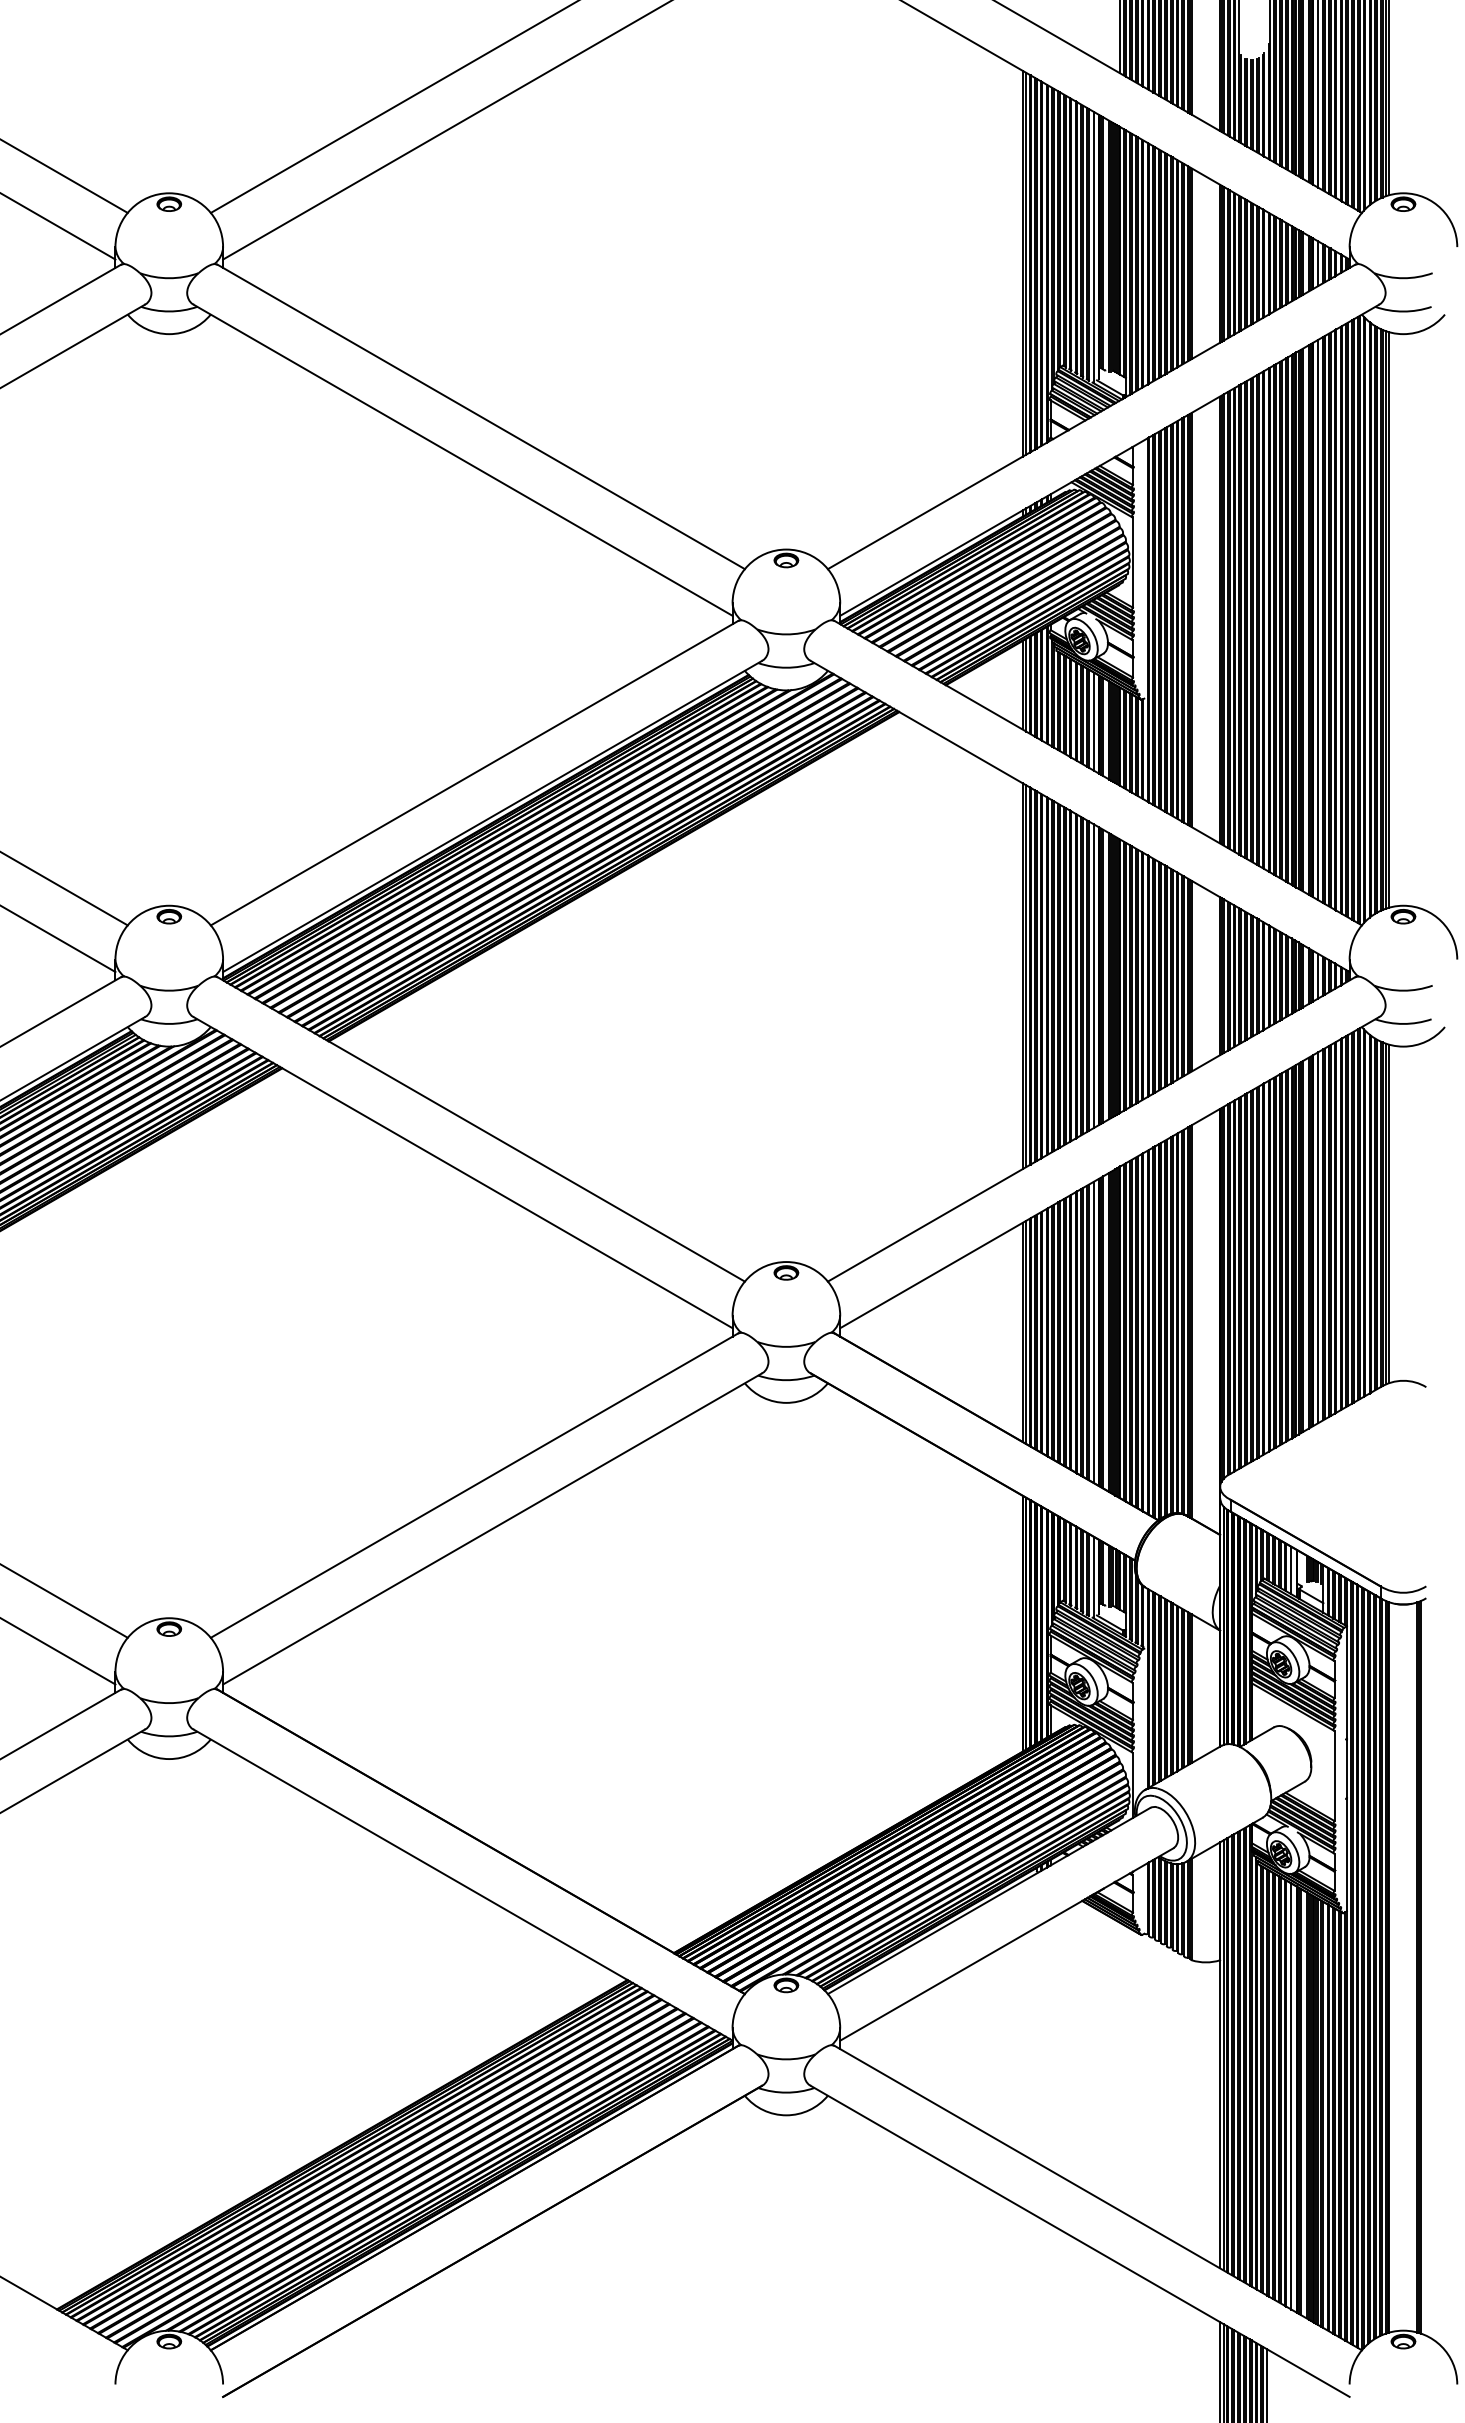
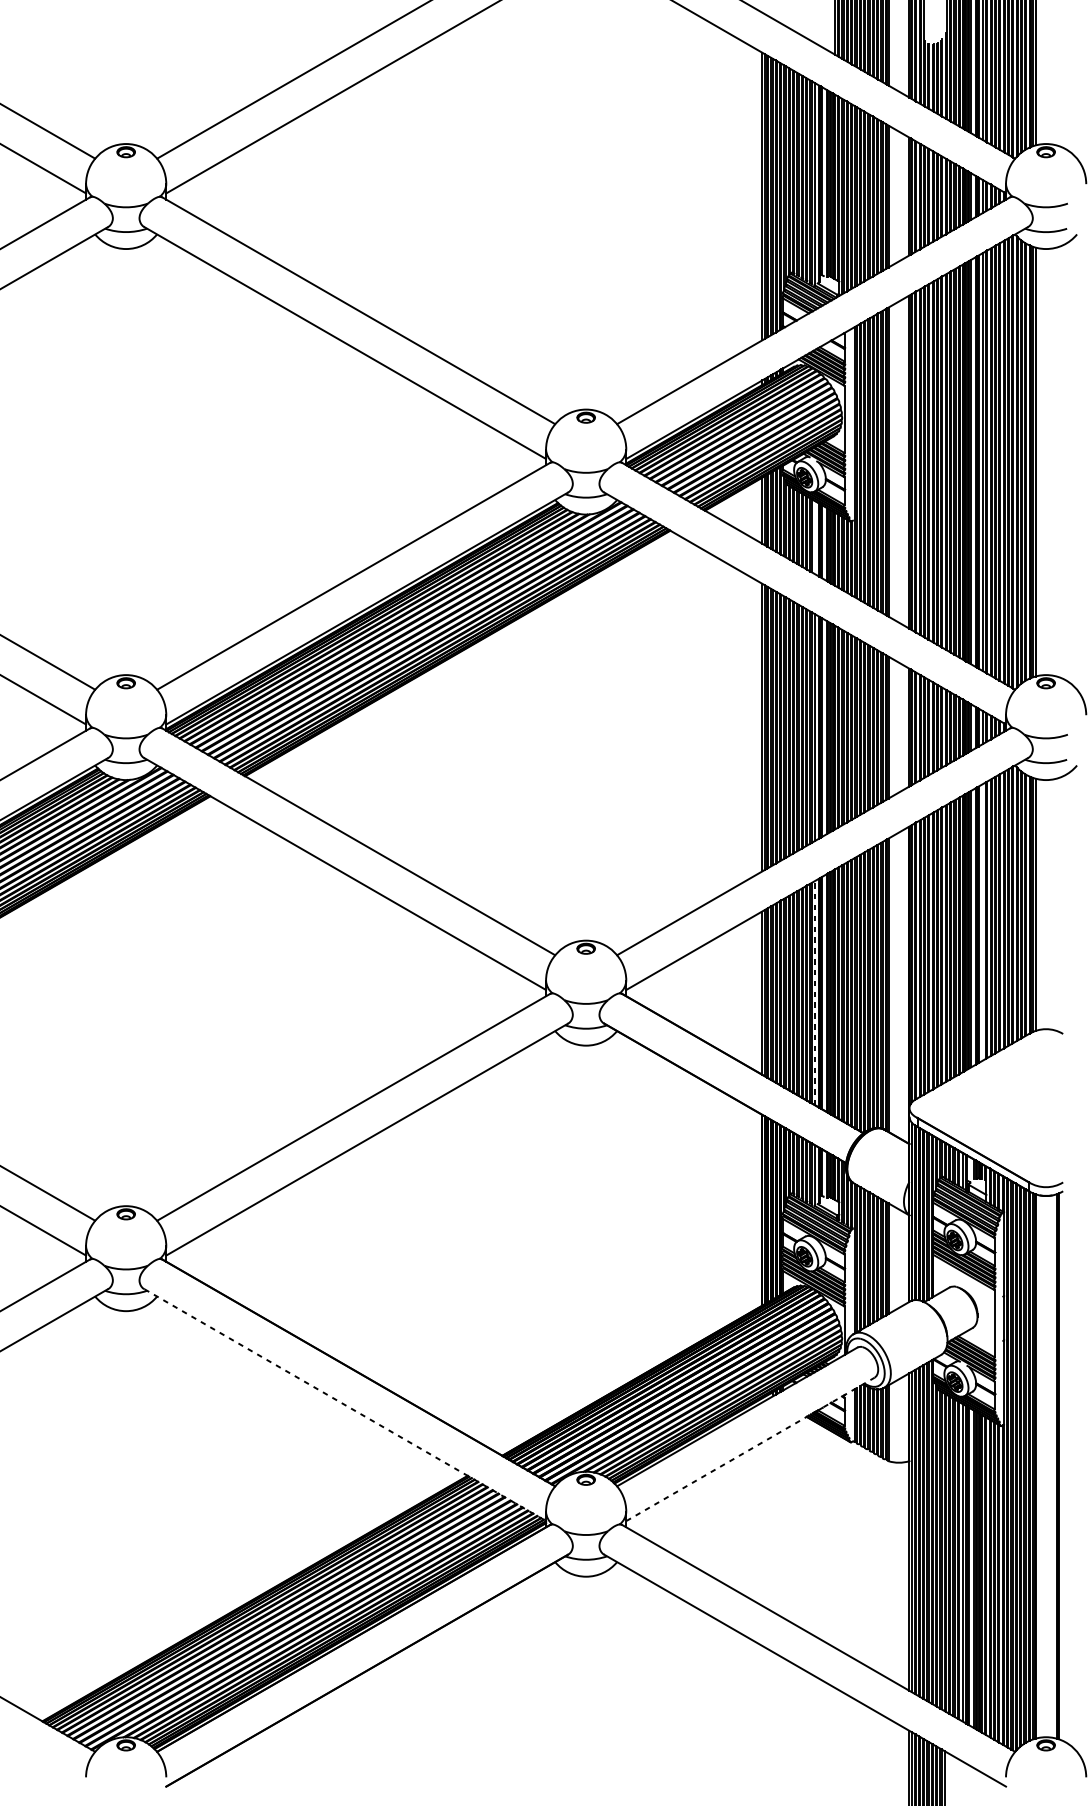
line: (1093, 721) -> (815, 537), removed
line: (1318, 1237) -> (982, 922), removed
line: (1093, 1332) -> (815, 993), solid -> dashed
line: (463, 1885) -> (345, 1405), solid -> dashed
line: (1007, 1944) -> (750, 1449), solid -> dashed

